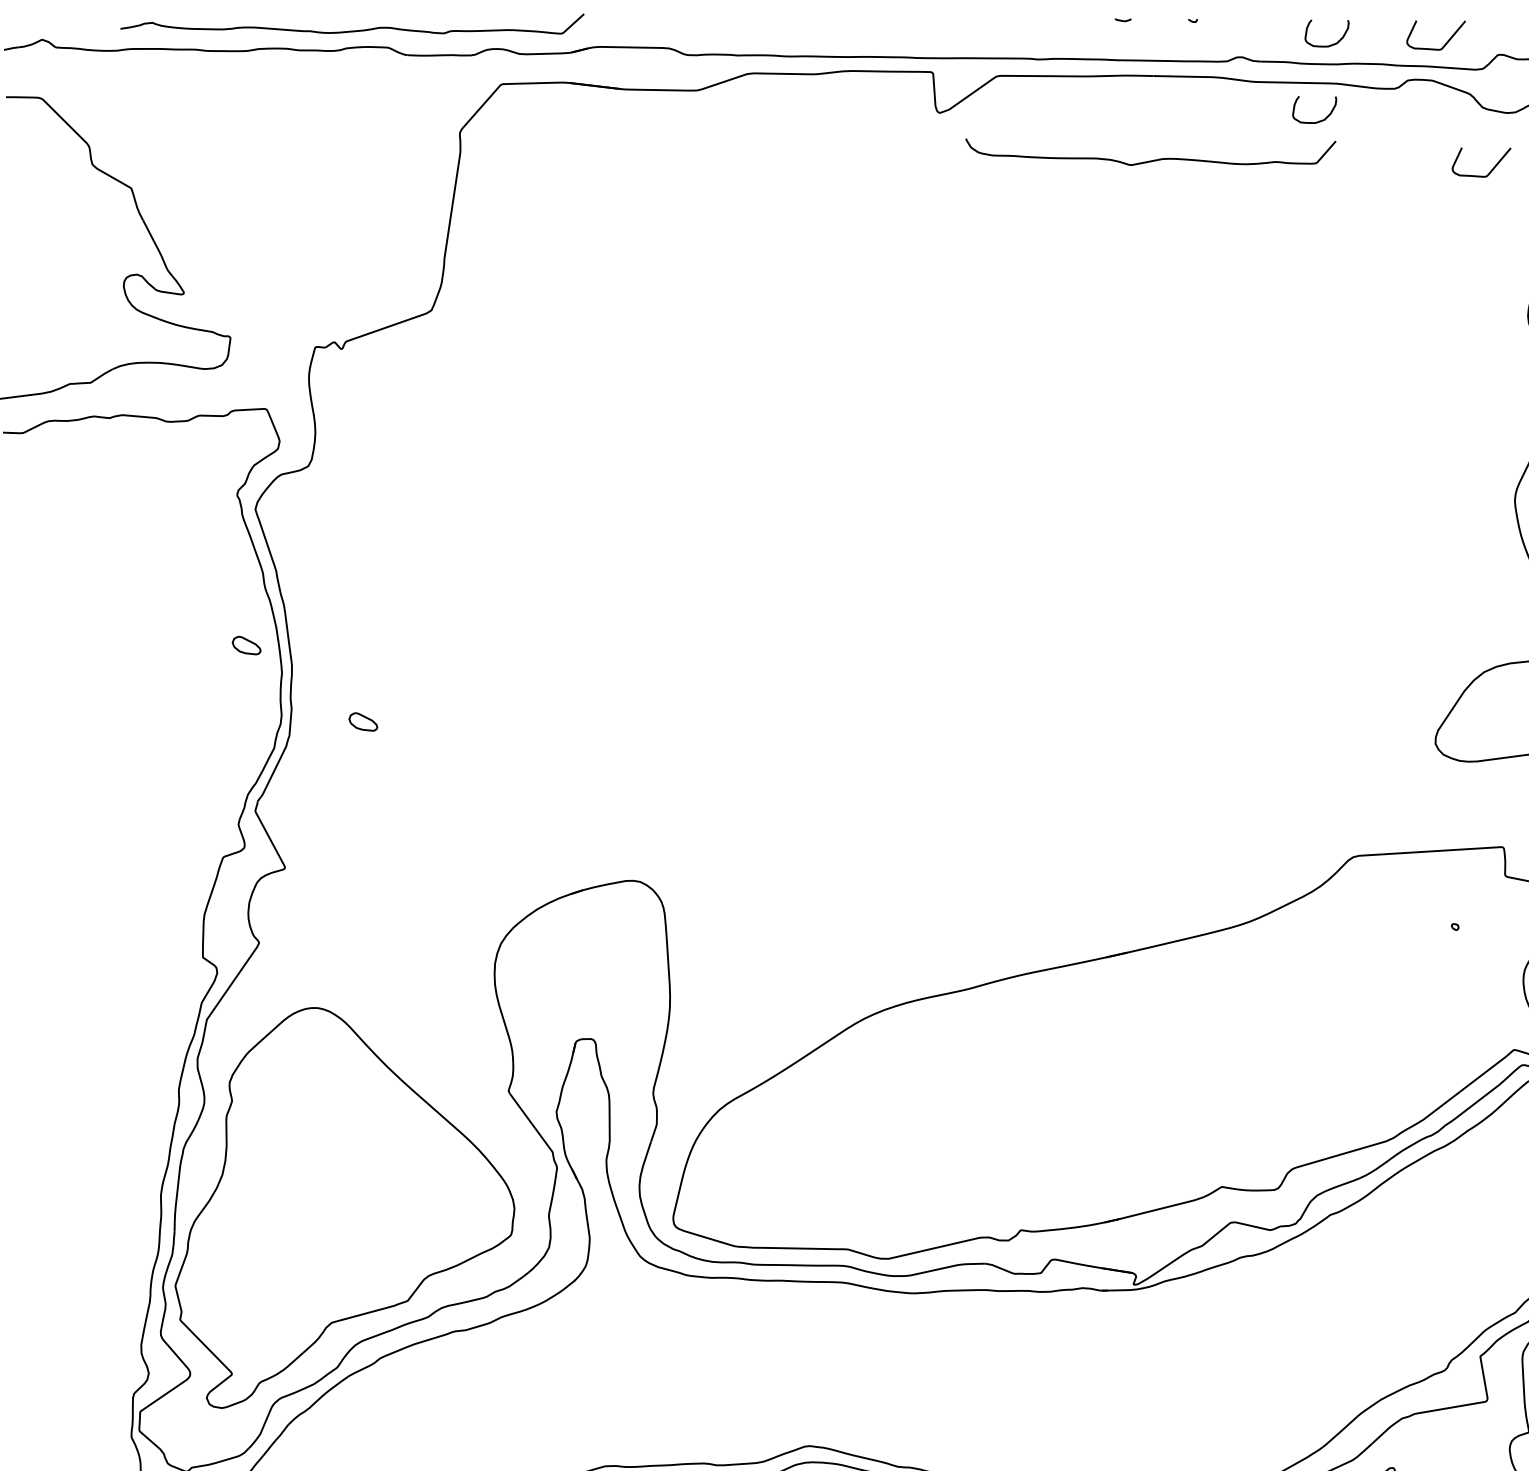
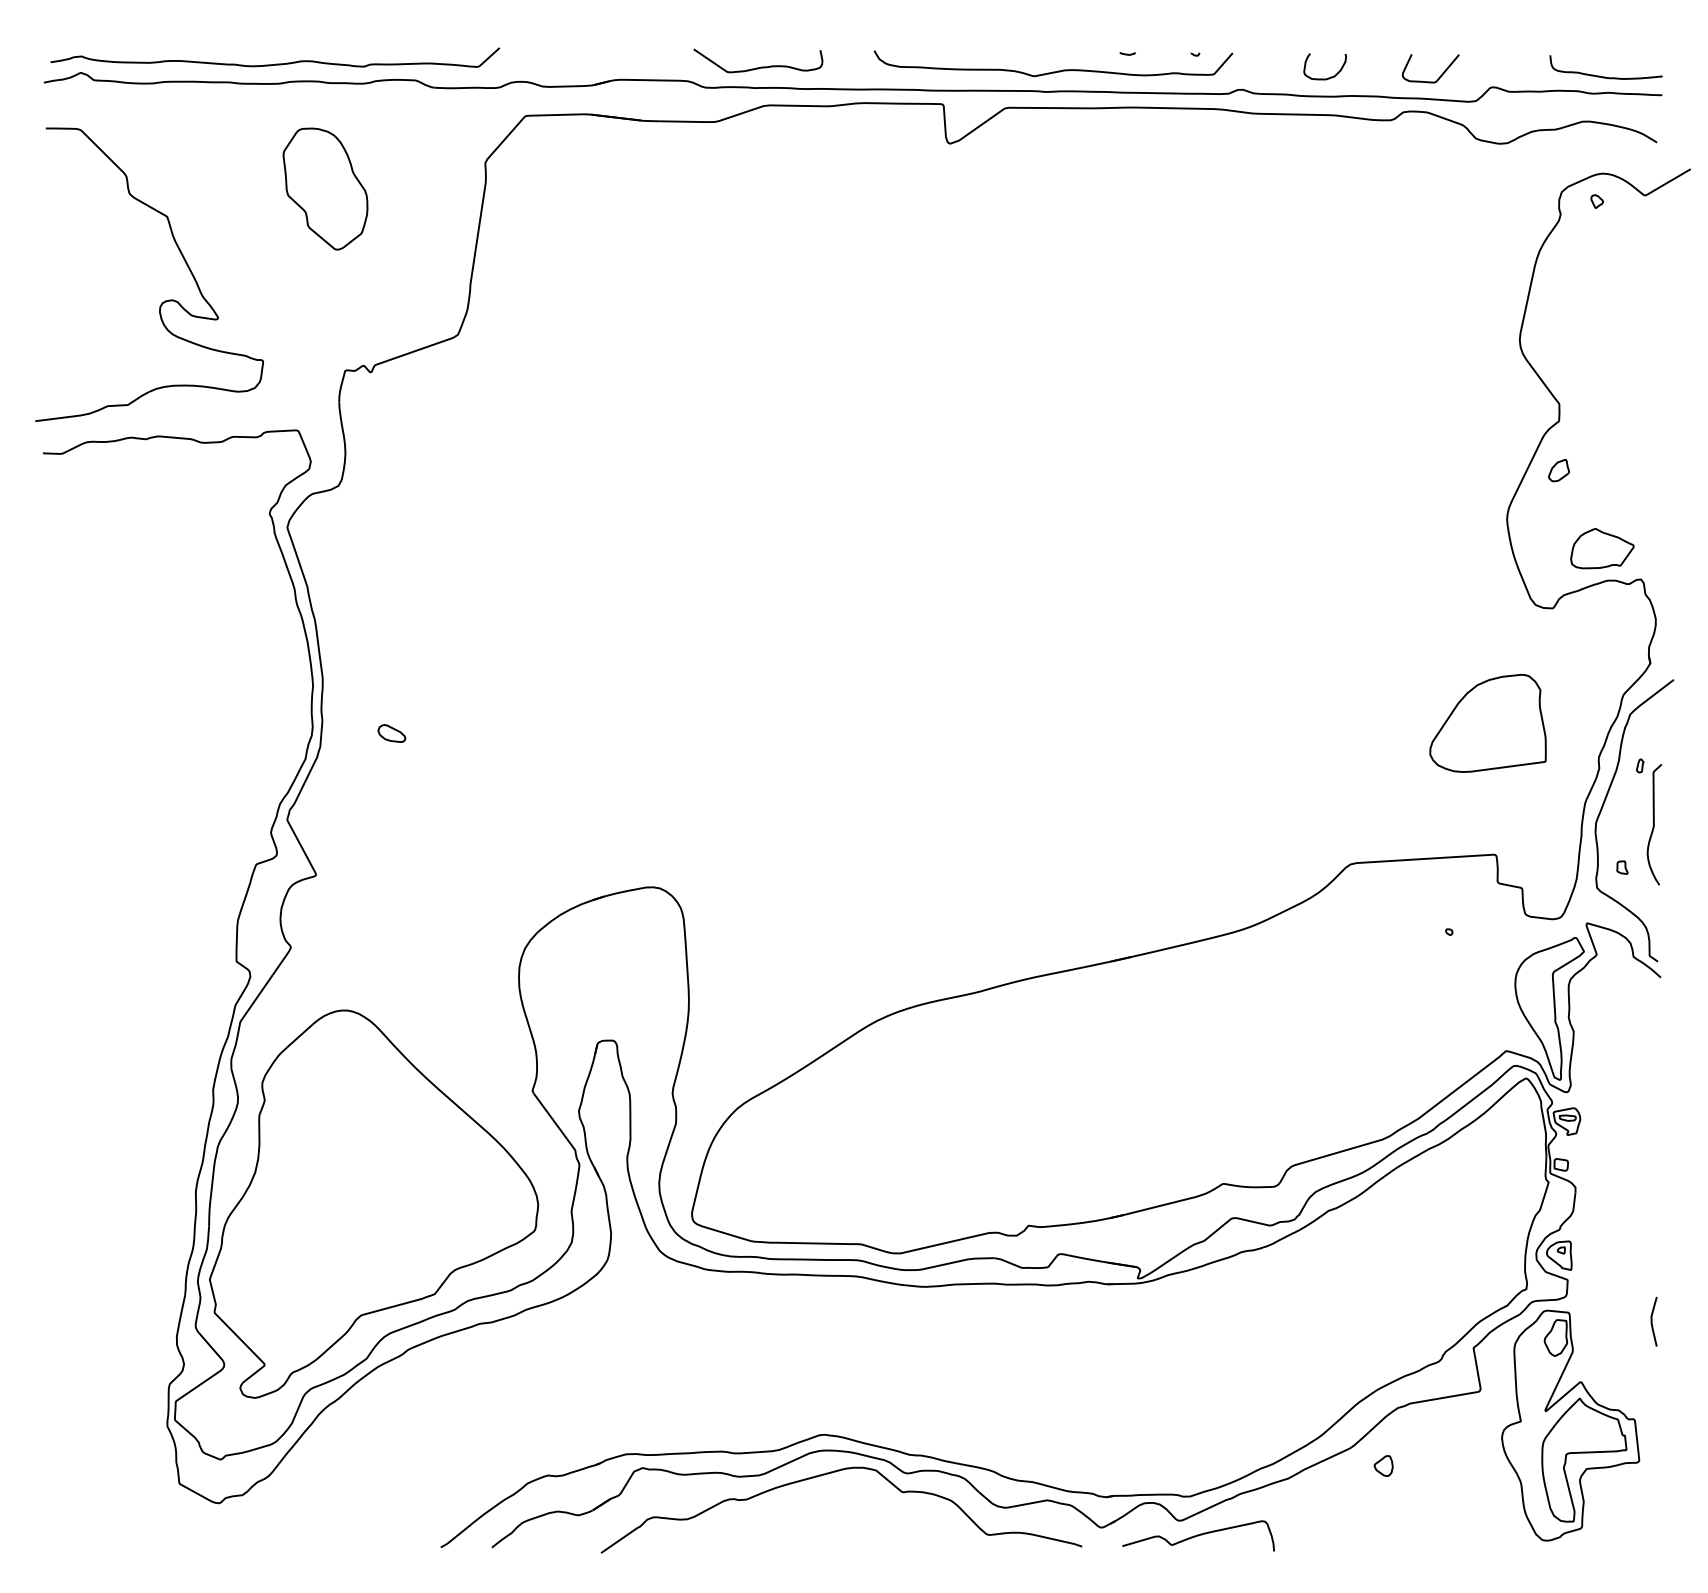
curve: (352, 30) -> (275, 63), moved
curve: (744, 33) -> (760, 66), added
curve: (1318, 120) -> (1316, 151), removed
part: (294, 159) -> (325, 188), added
curve: (1150, 160) -> (1053, 71), moved
curve: (1490, 170) -> (1483, 199), removed
part: (246, 645) -> (278, 659), removed

